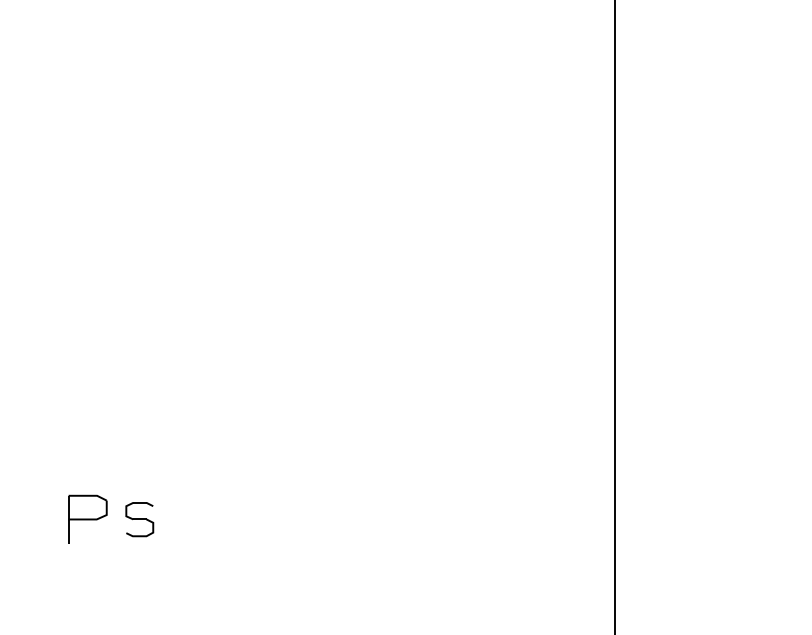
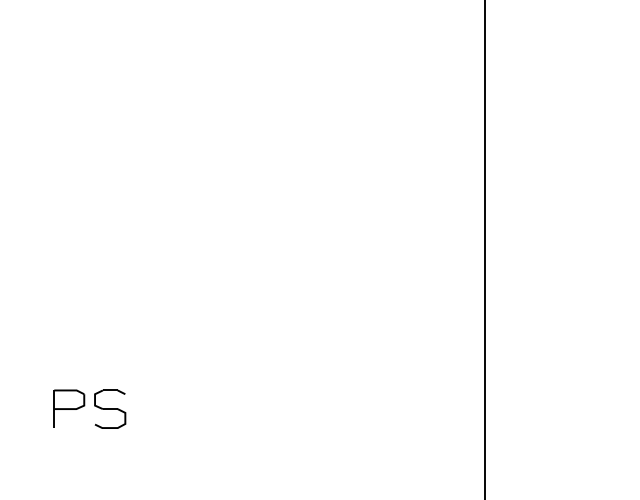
part: (140, 518) -> (110, 408), size x1.43

